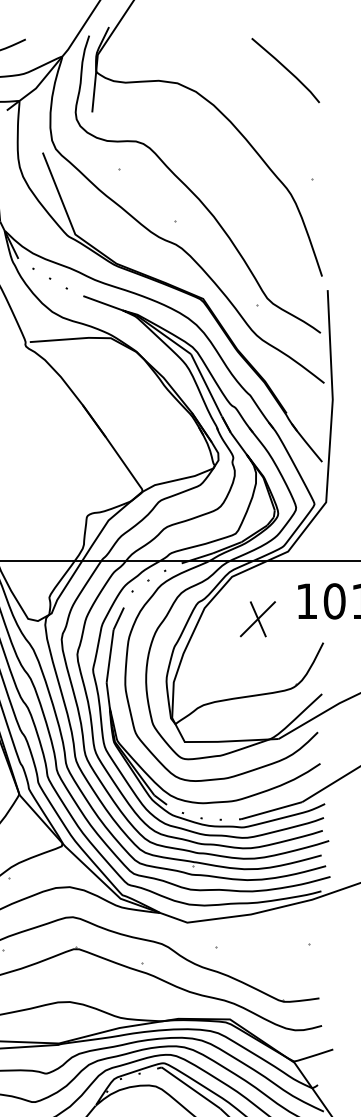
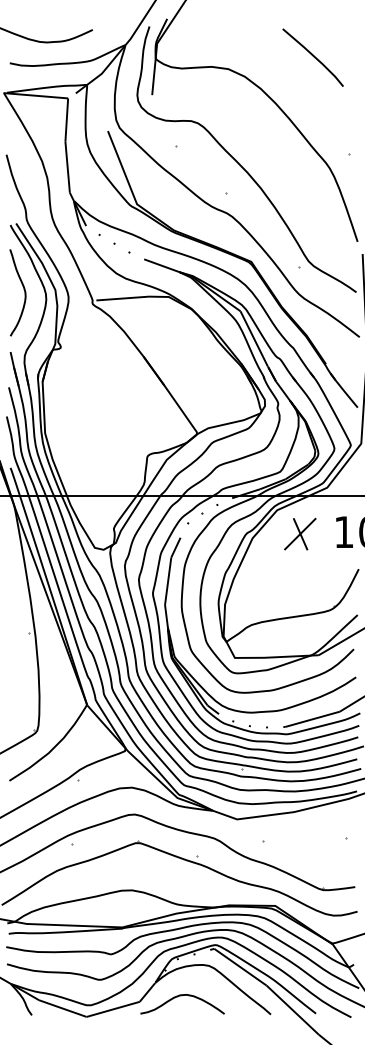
line: (285, 69) -> (312, 56), moved
part: (258, 618) -> (300, 533), moved

